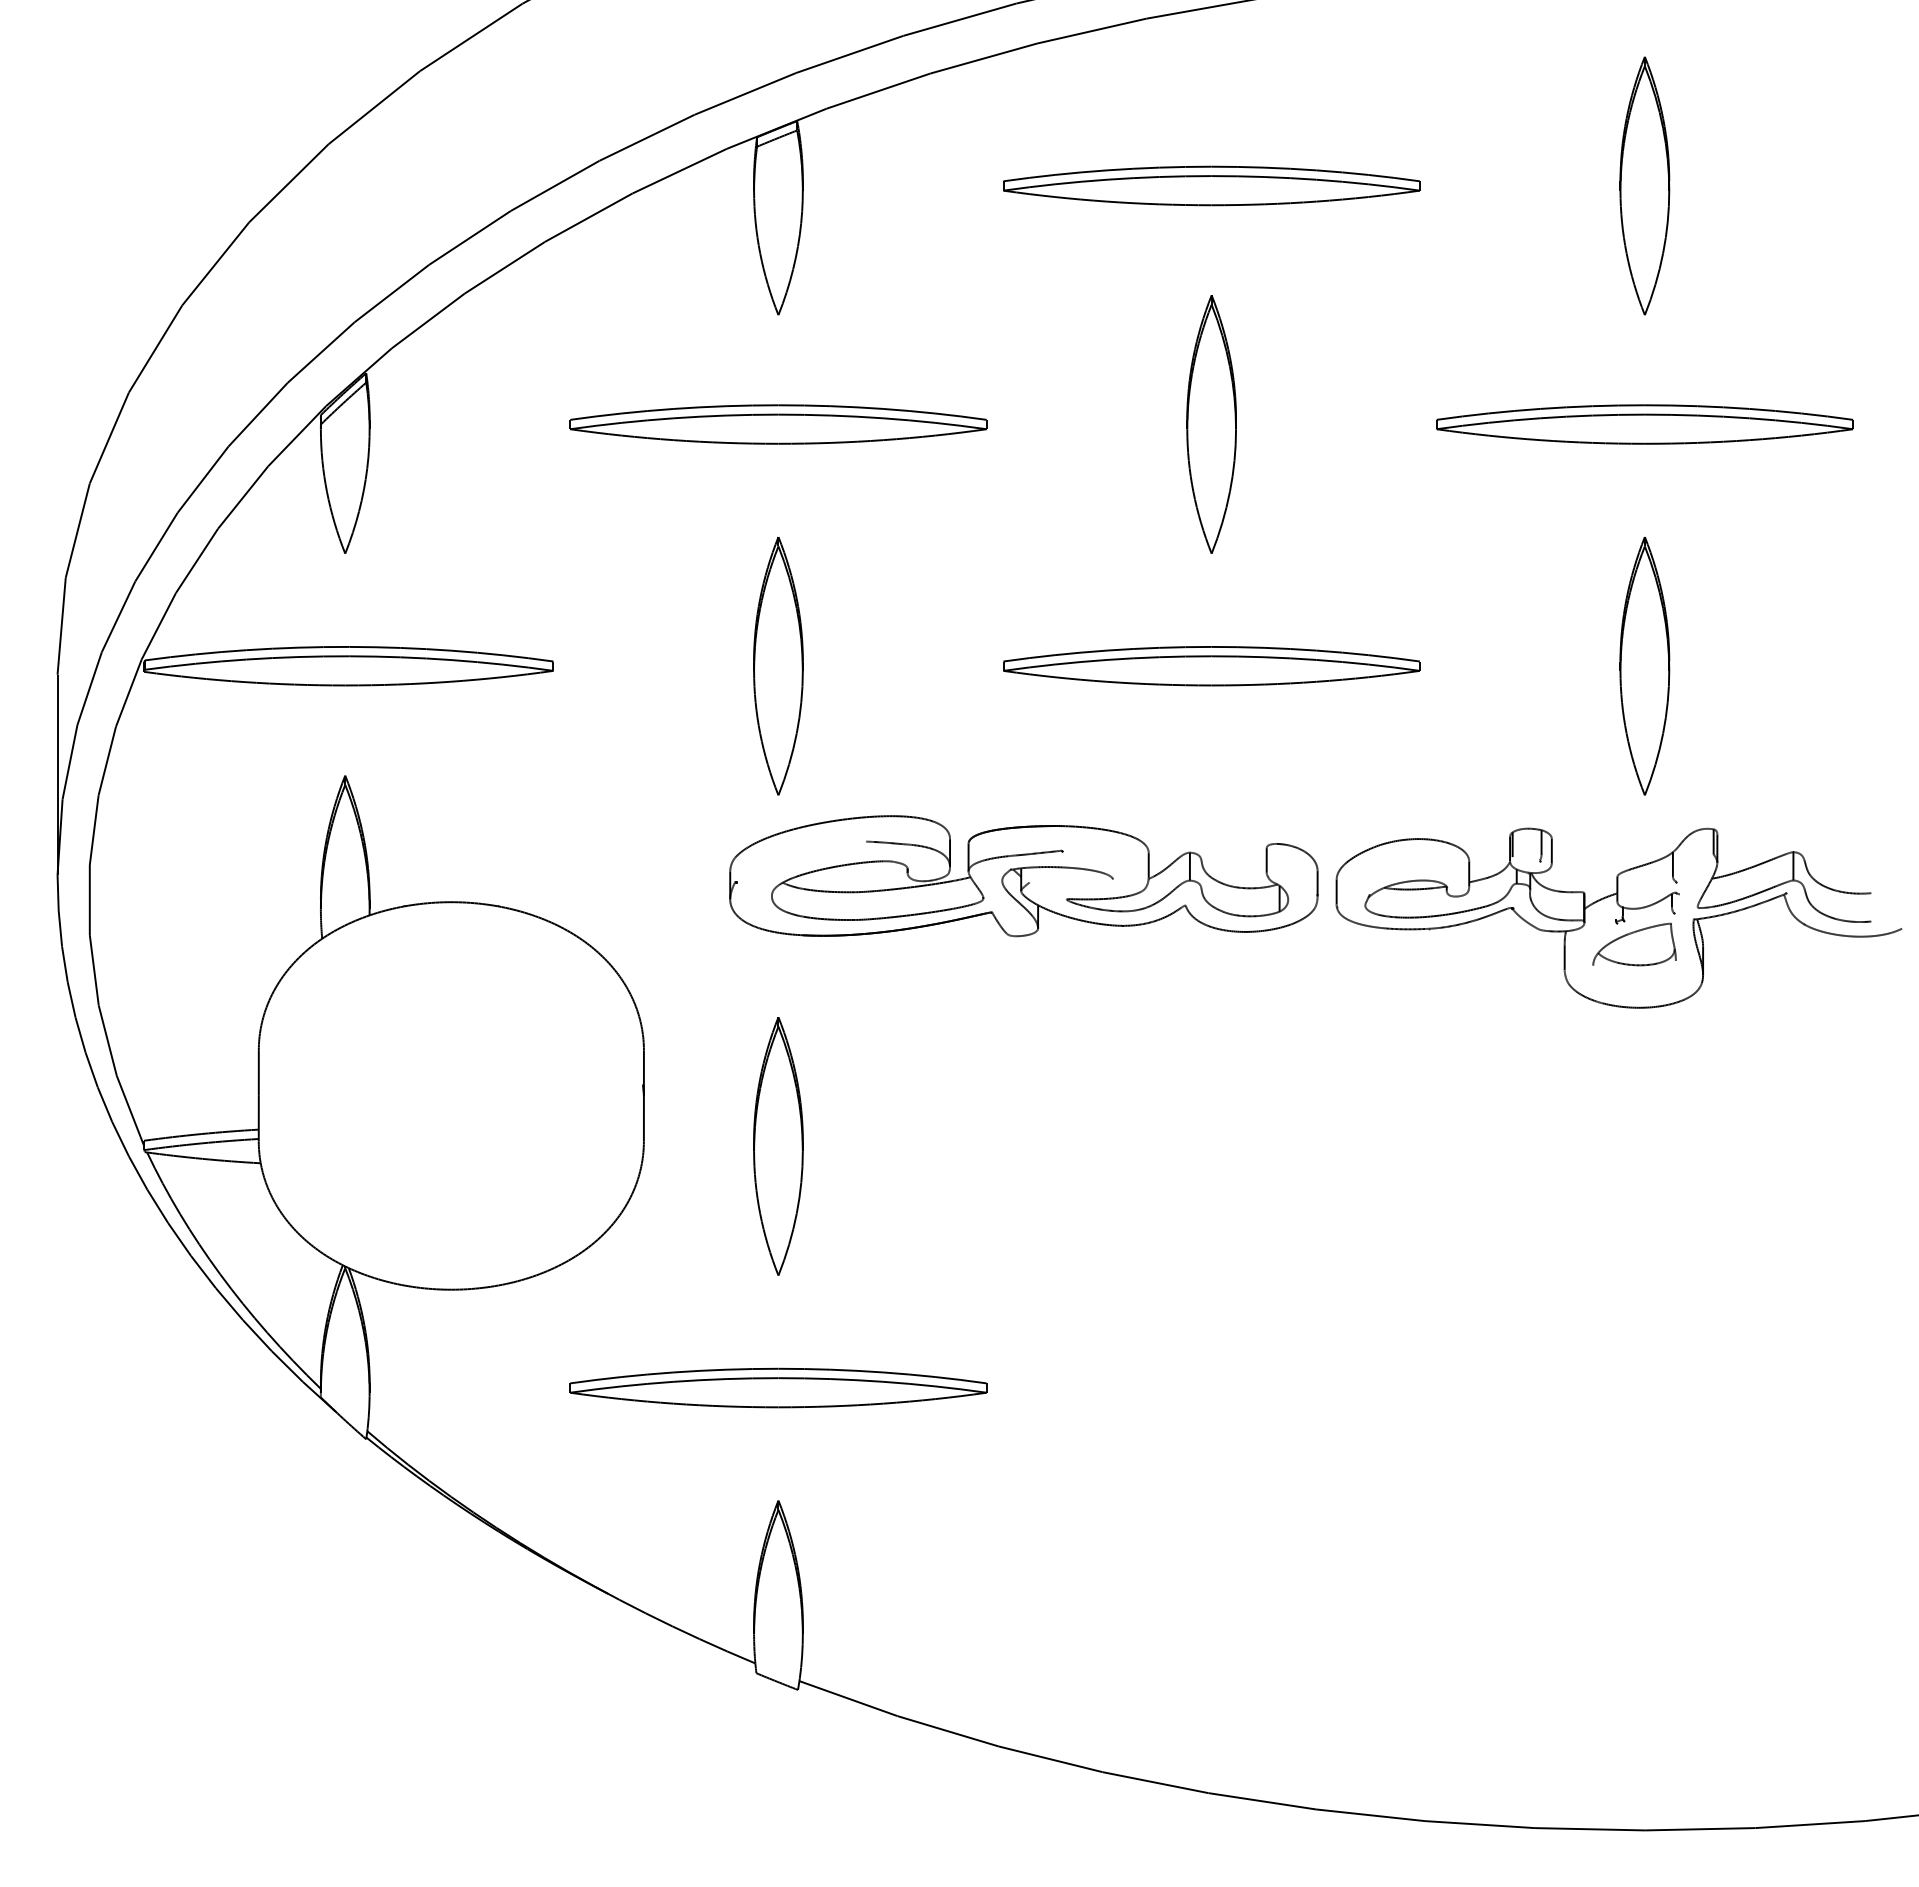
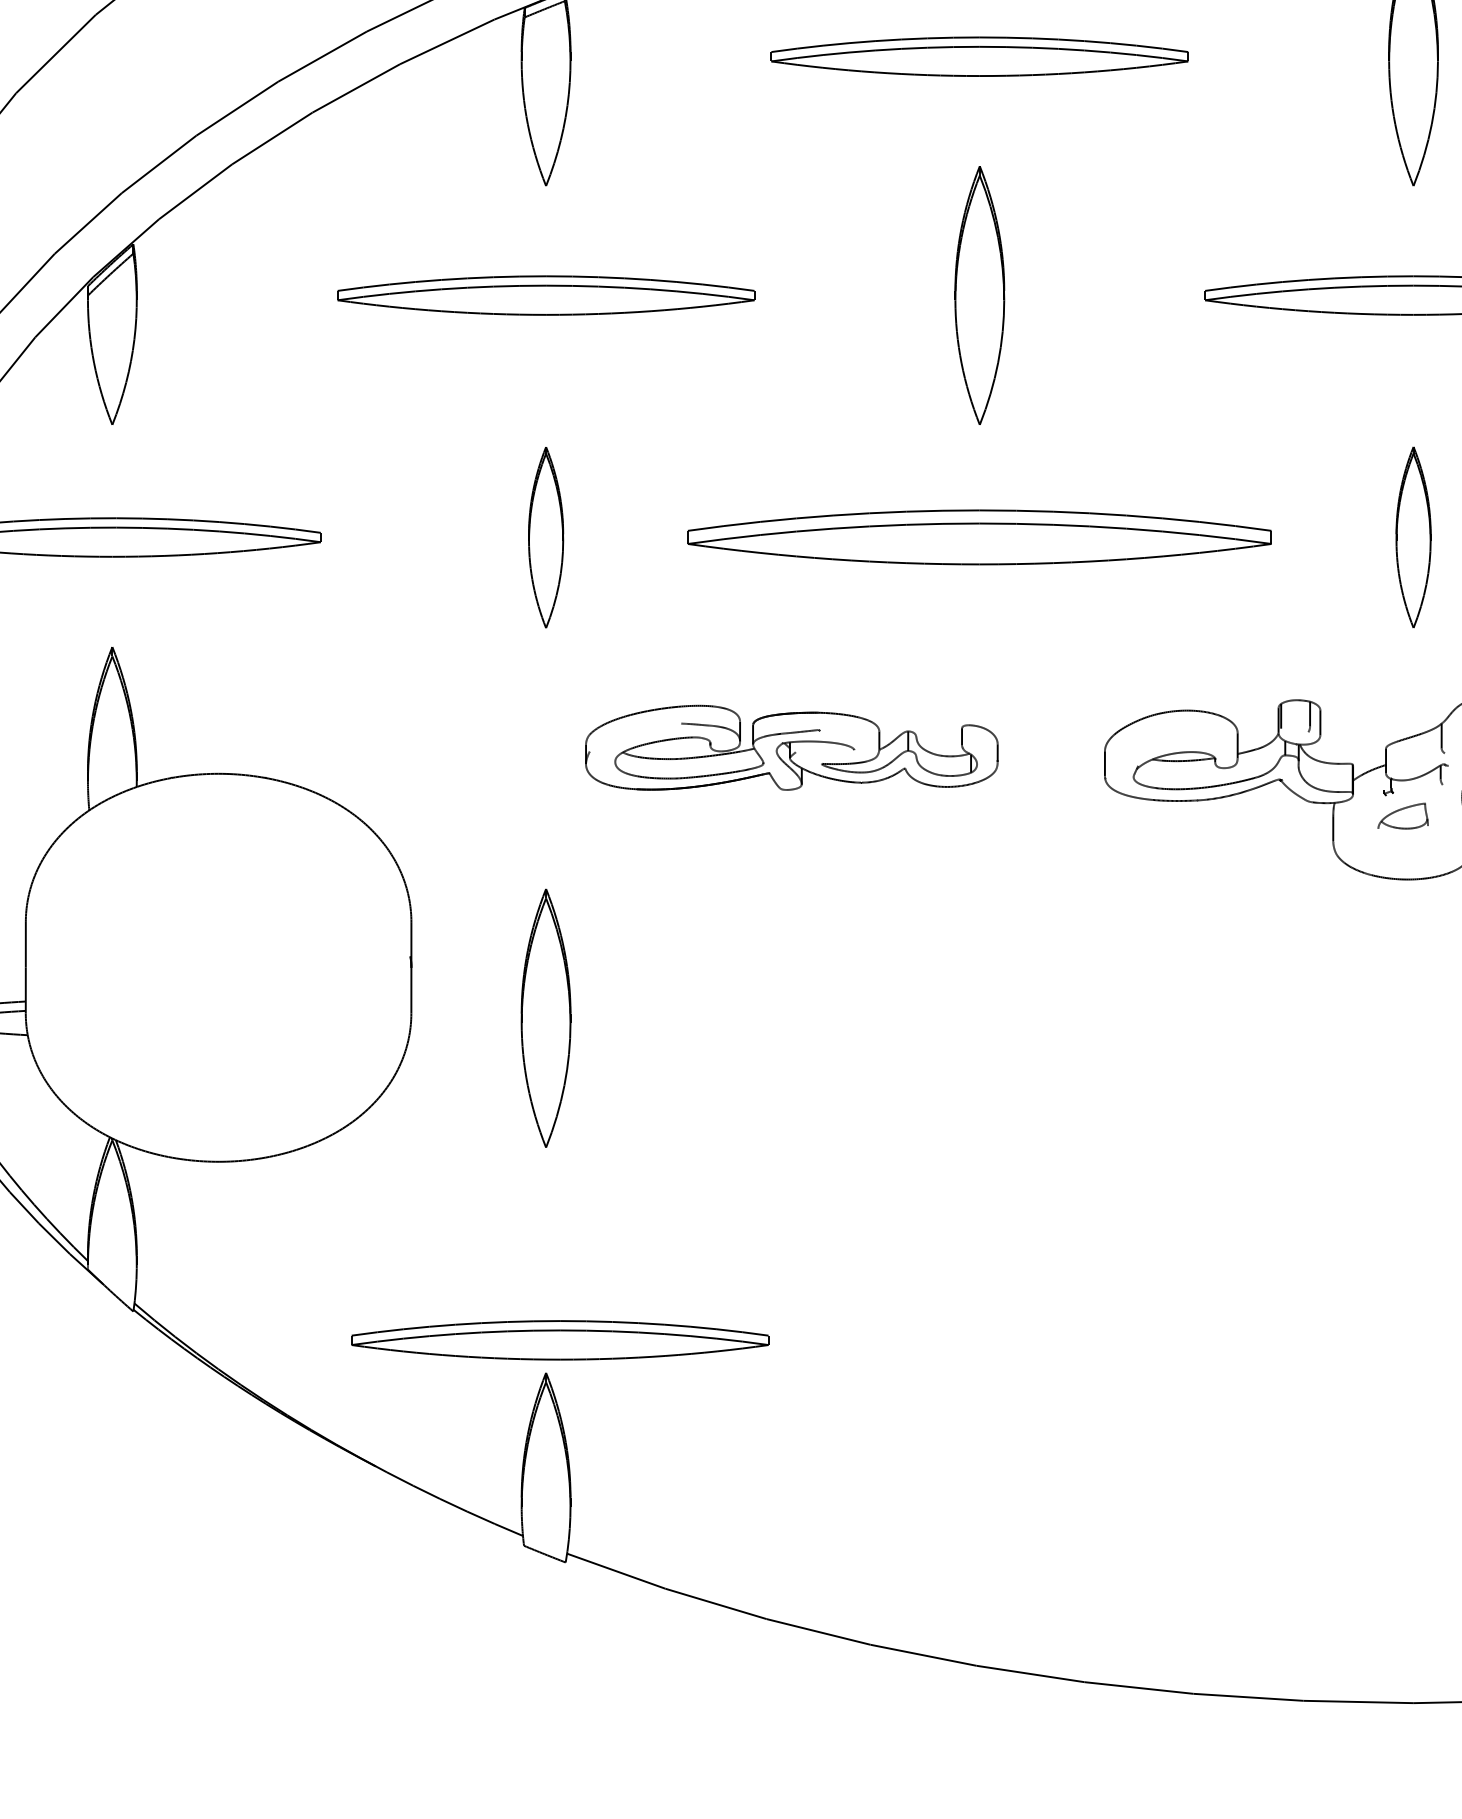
part: (1644, 665) -> (1413, 536), size x0.7
part: (778, 666) -> (546, 537), size x0.7
part: (1211, 666) -> (979, 537), size x1.4
part: (1023, 876) -> (791, 748), size x0.7
part: (1634, 944) -> (1403, 816), size x0.6
part: (778, 1387) -> (560, 1339), moved

